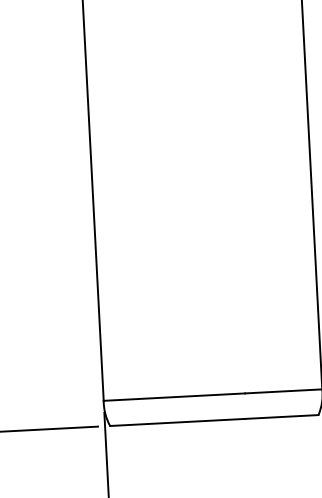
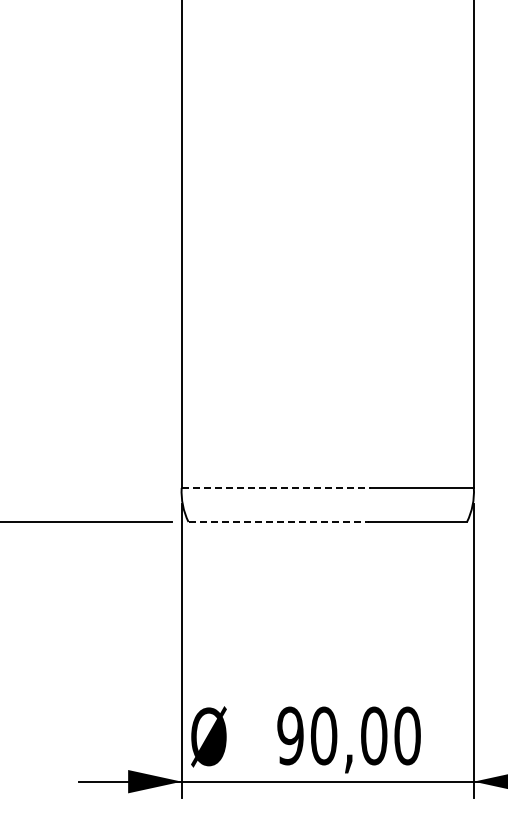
line: (174, 397) -> (276, 488), solid -> dashed
line: (178, 422) -> (279, 522), solid -> dashed

